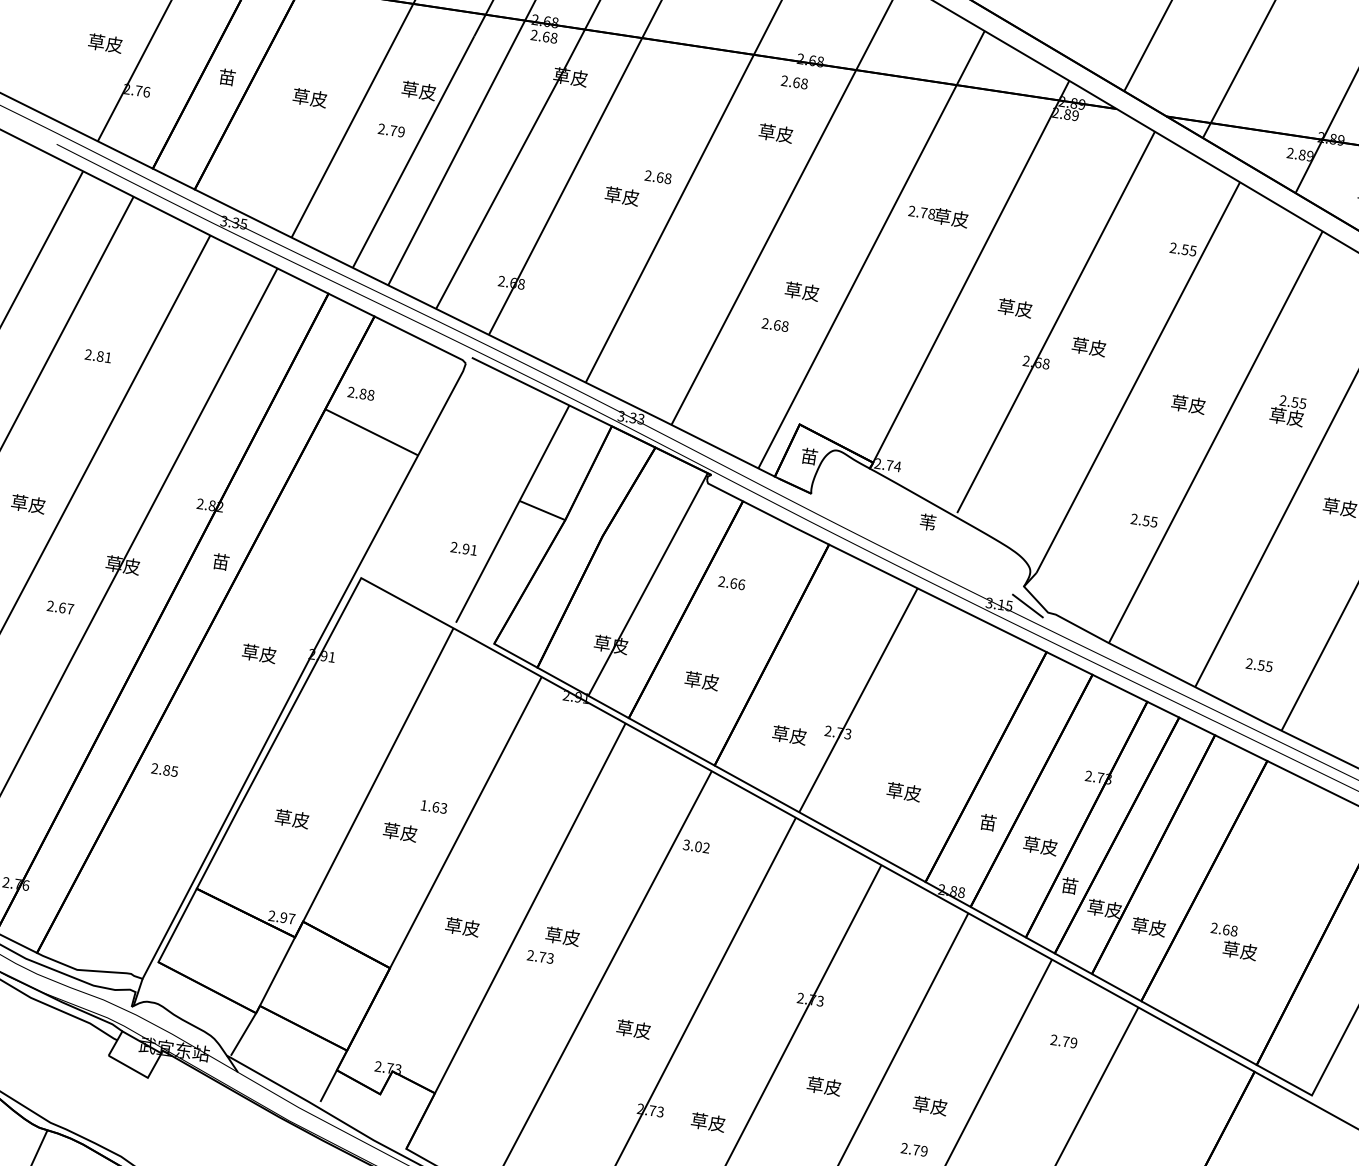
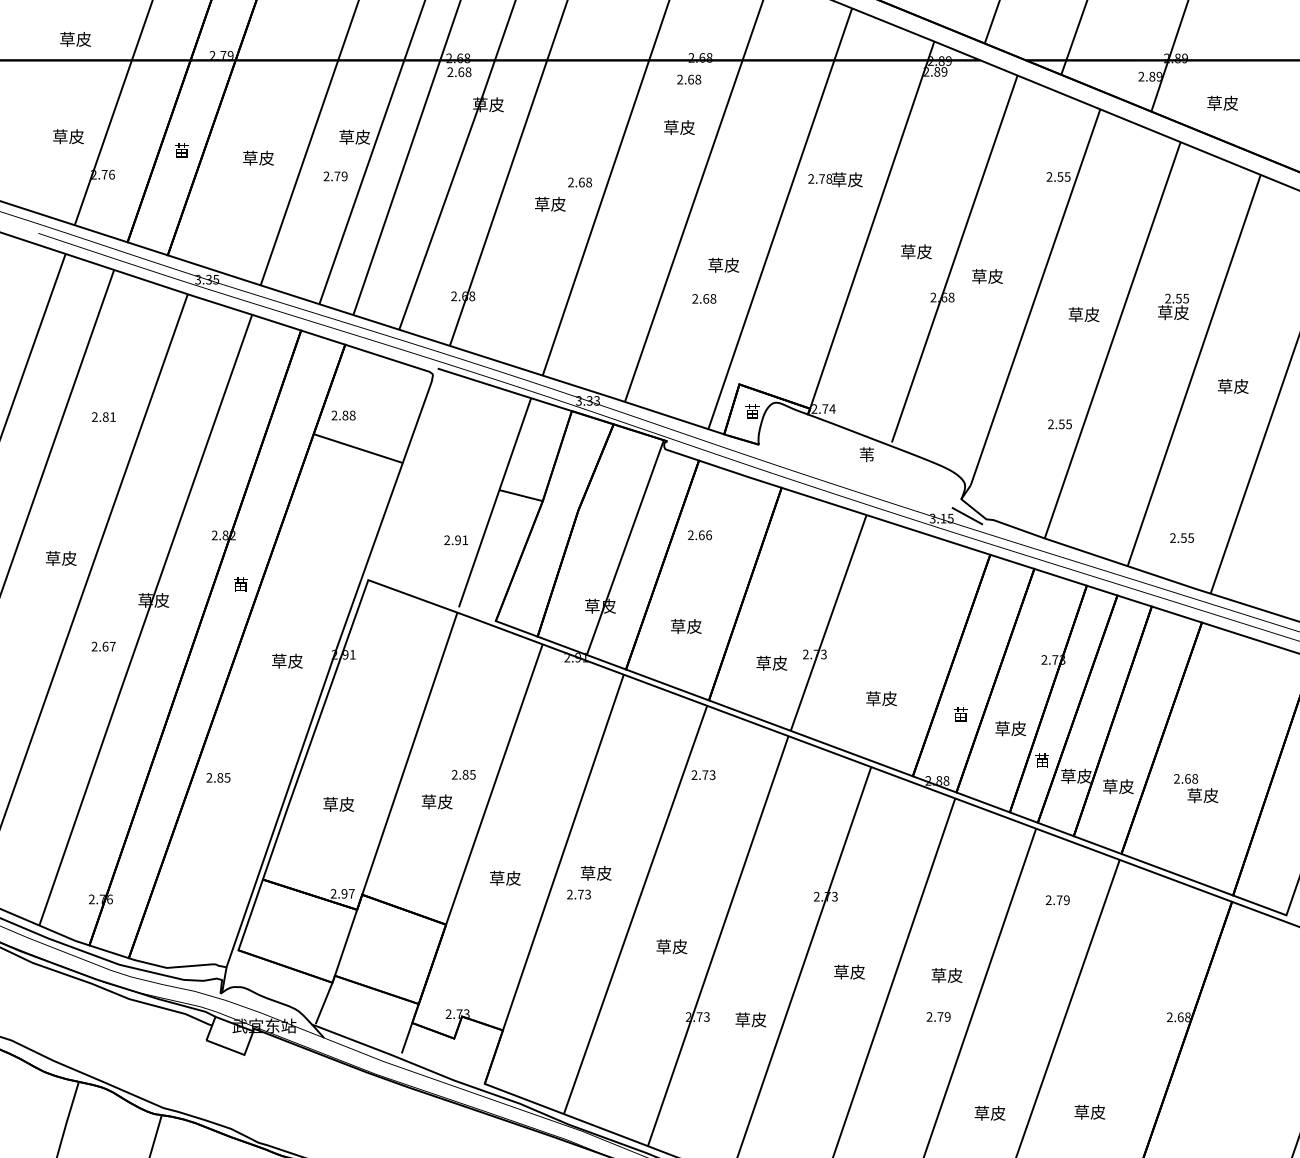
text: (433, 806) -> (463, 774), 1.63 -> 2.85
text: (696, 845) -> (703, 774), 3.02 -> 2.73

